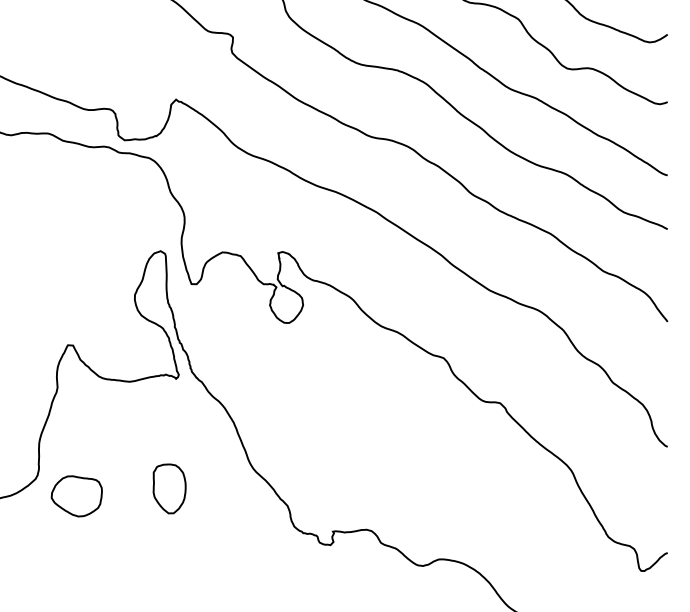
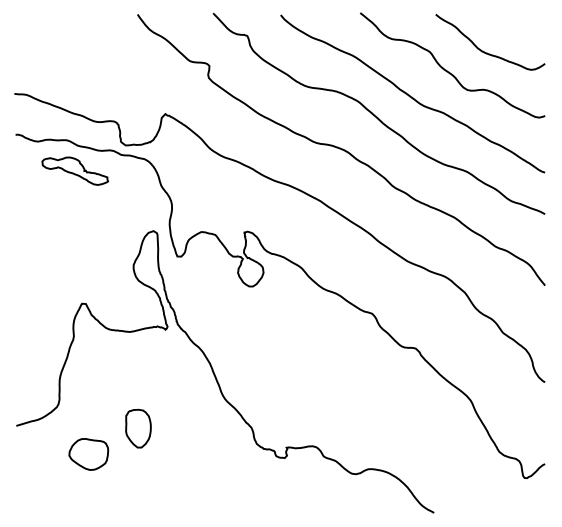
part: (59, 172) -> (75, 170), added
part: (169, 488) -> (138, 428), moved
part: (76, 496) -> (88, 454), moved

